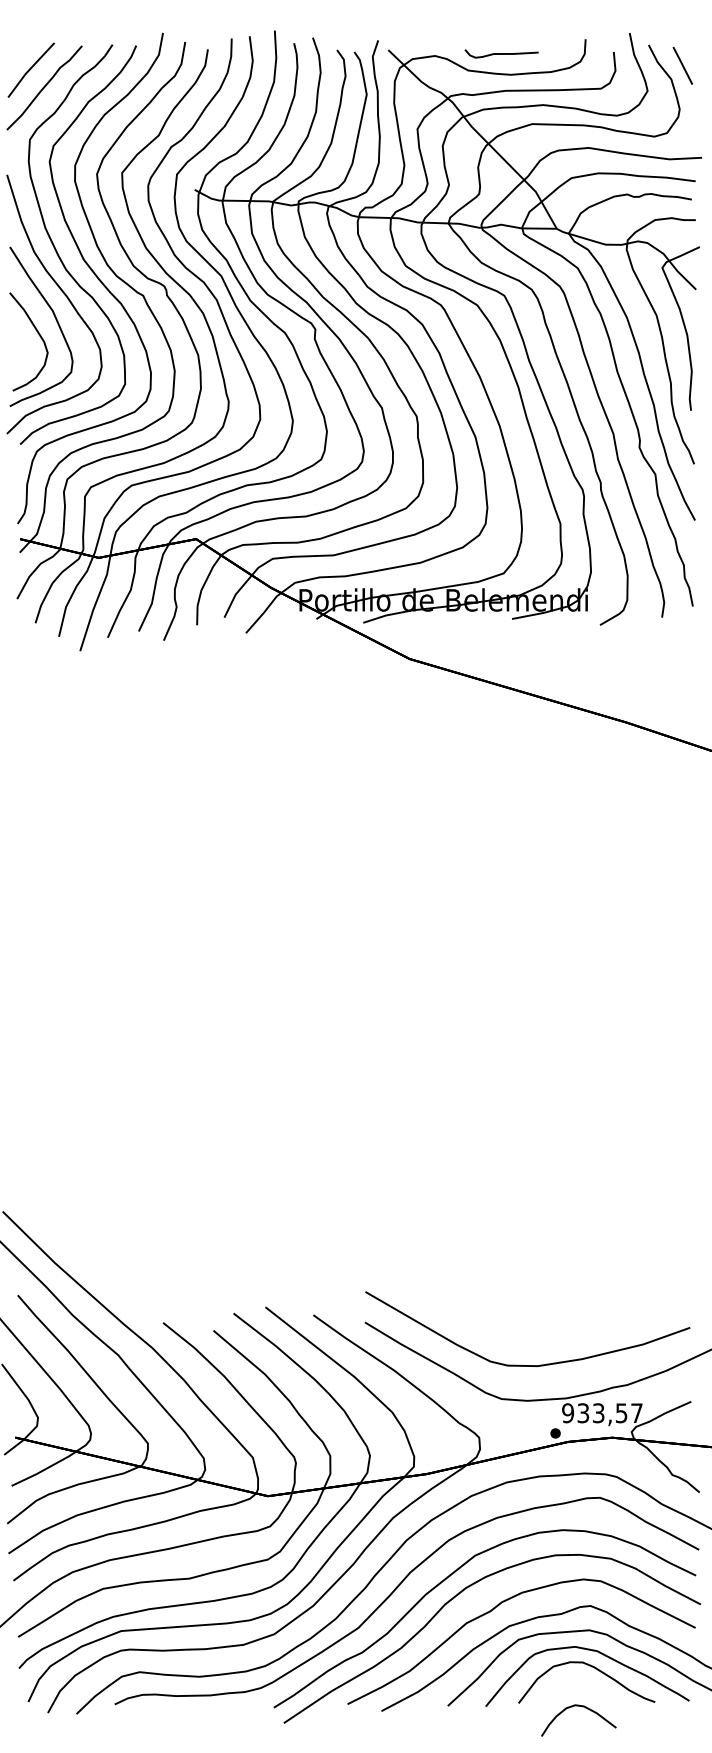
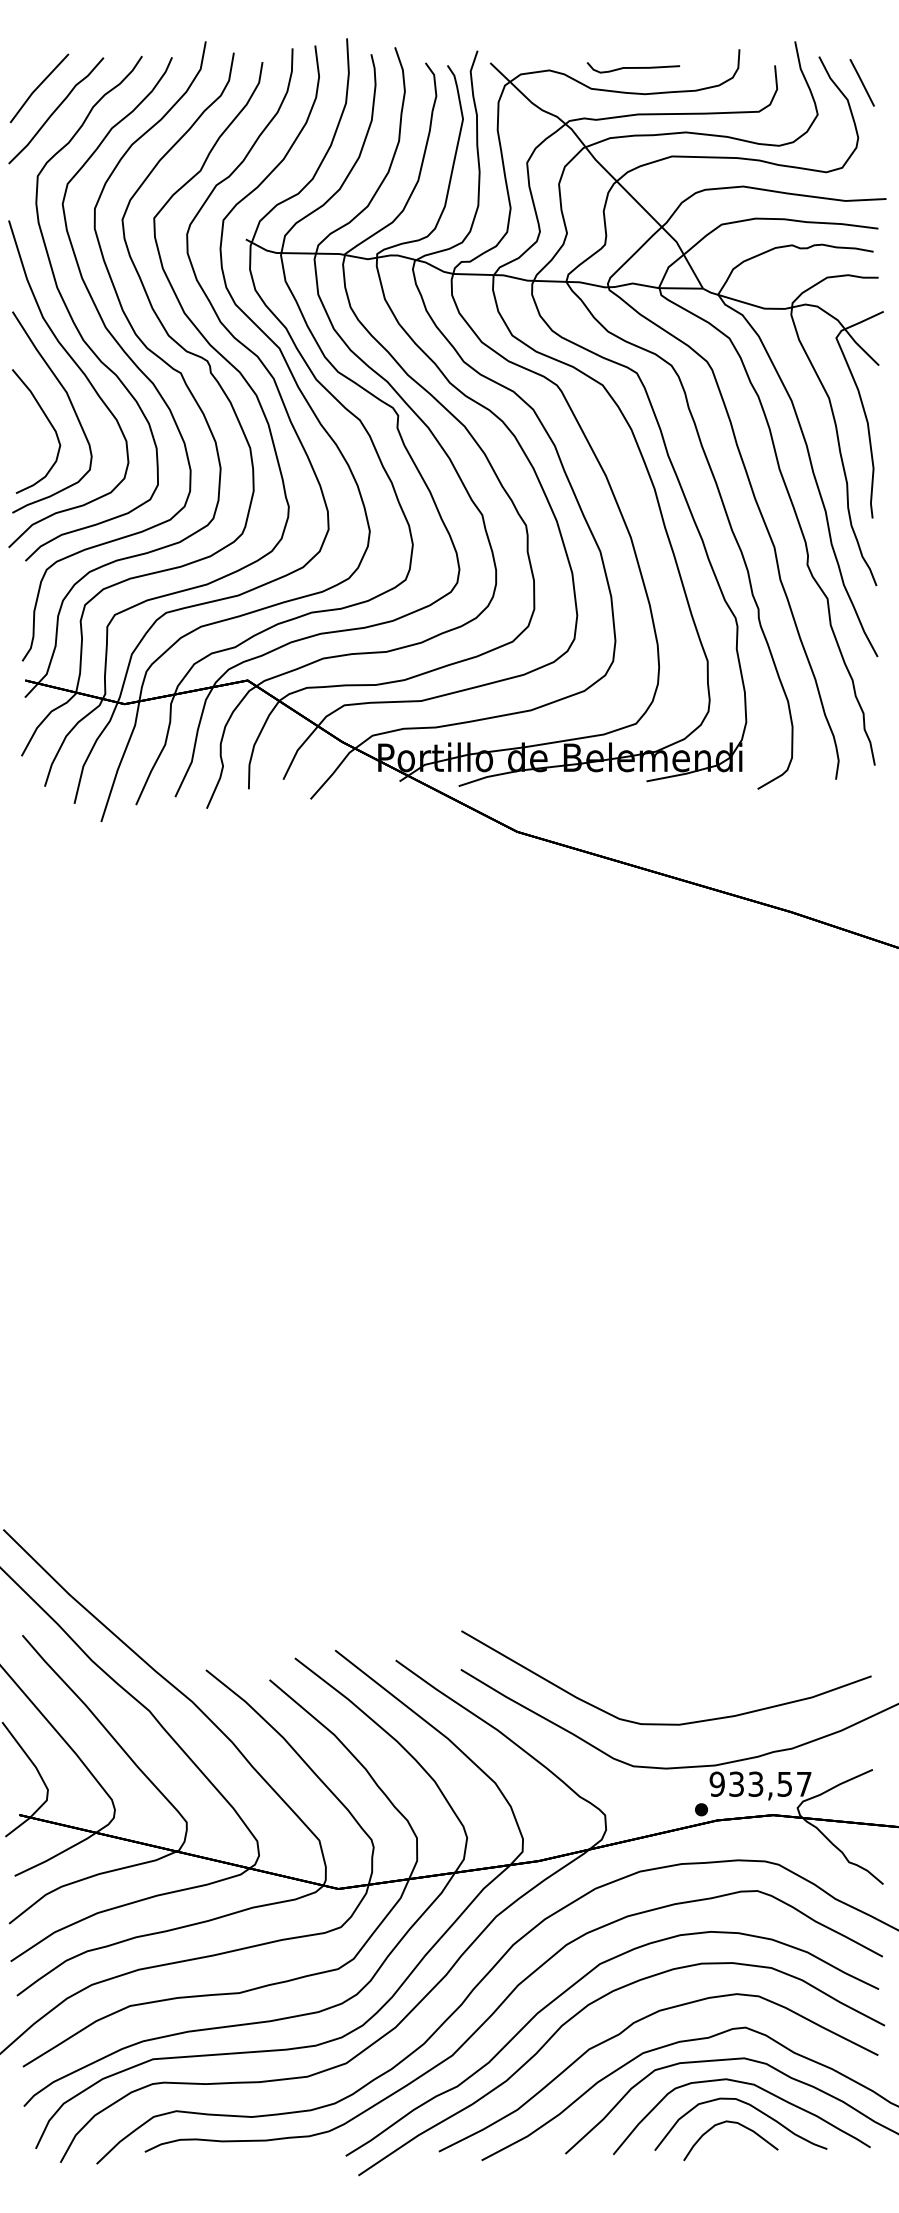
part: (582, 1707) -> (735, 2124), moved

